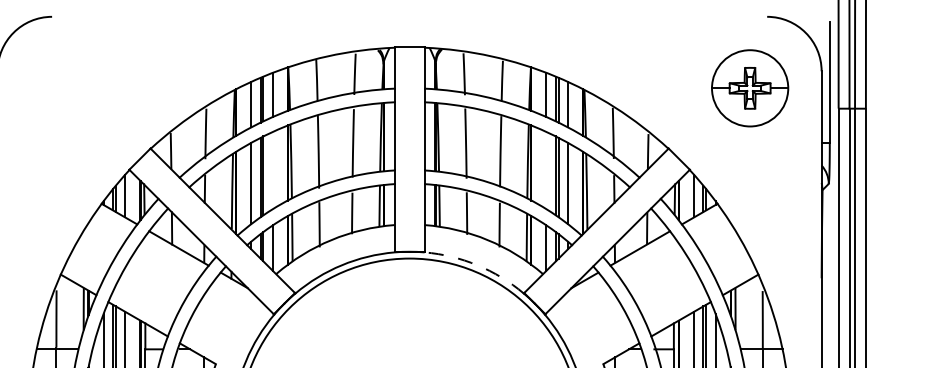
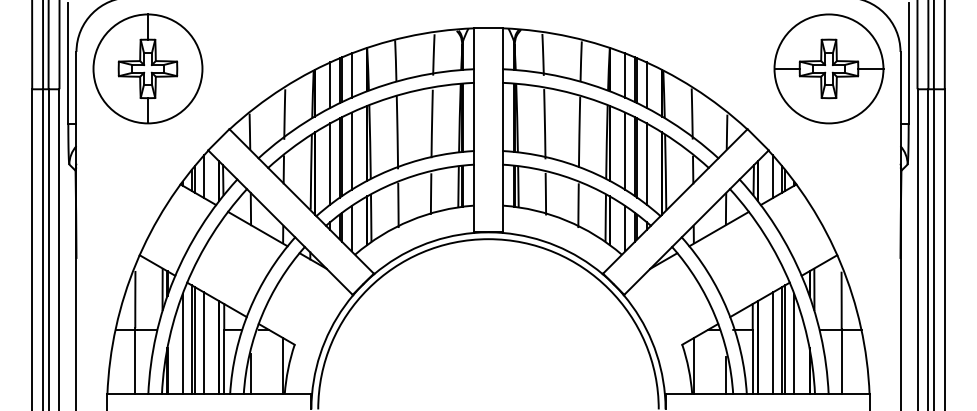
part: (68, 87) -> (147, 68), added
part: (749, 87) -> (828, 68), size x1.43
line: (272, 169) -> (351, 150), added
line: (546, 169) -> (625, 150), added
arc: (477, 264) -> (556, 245), dashed -> solid

